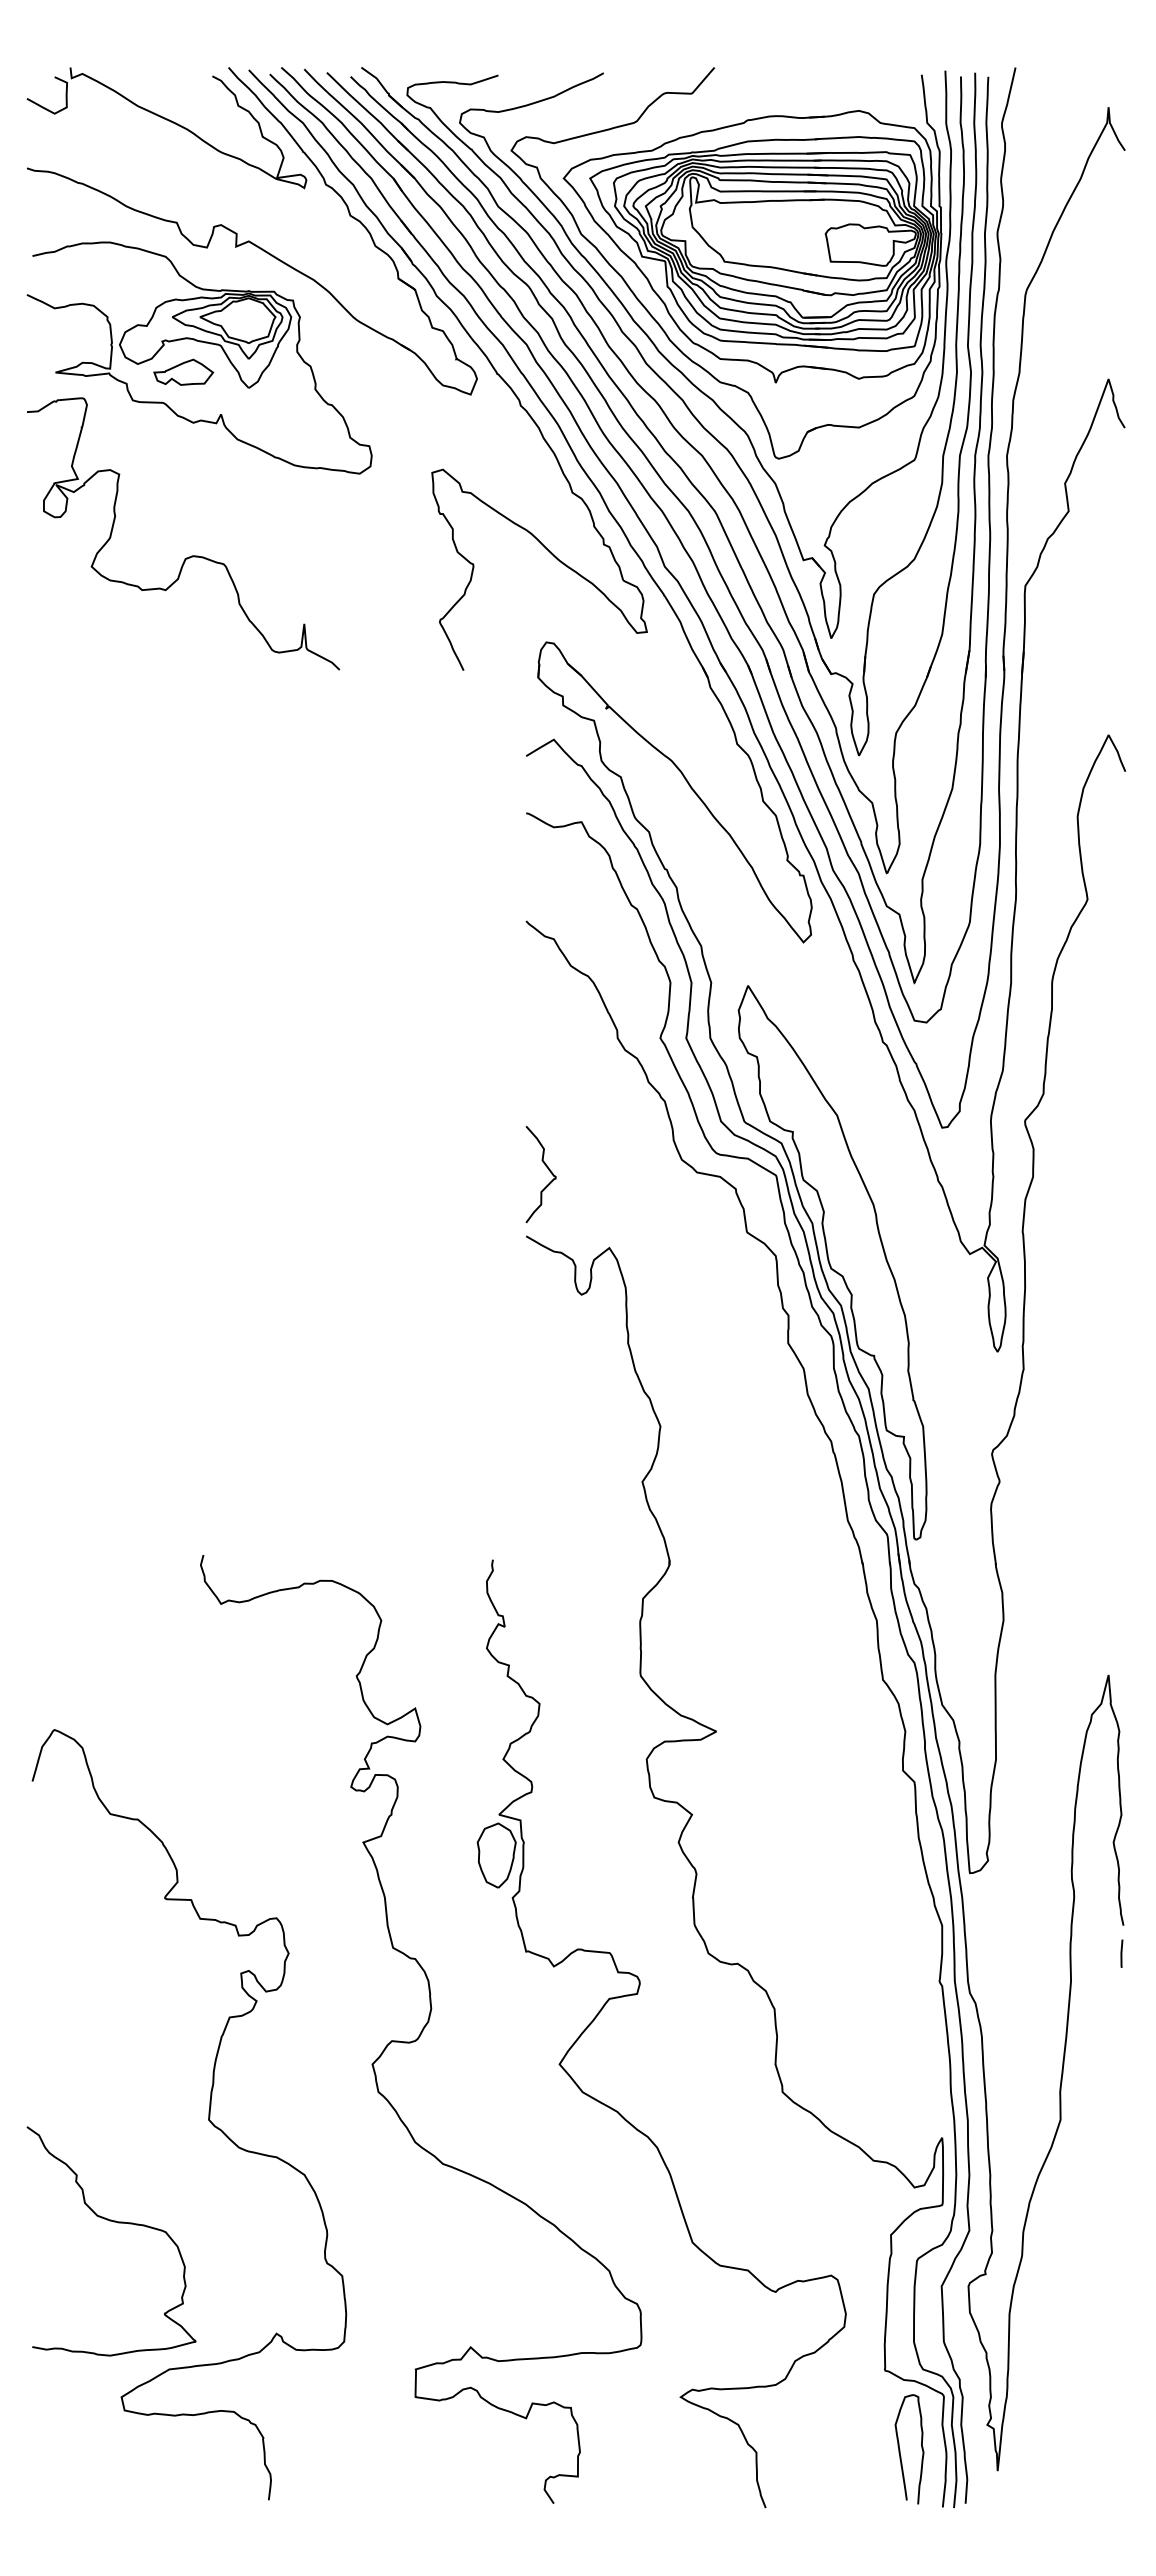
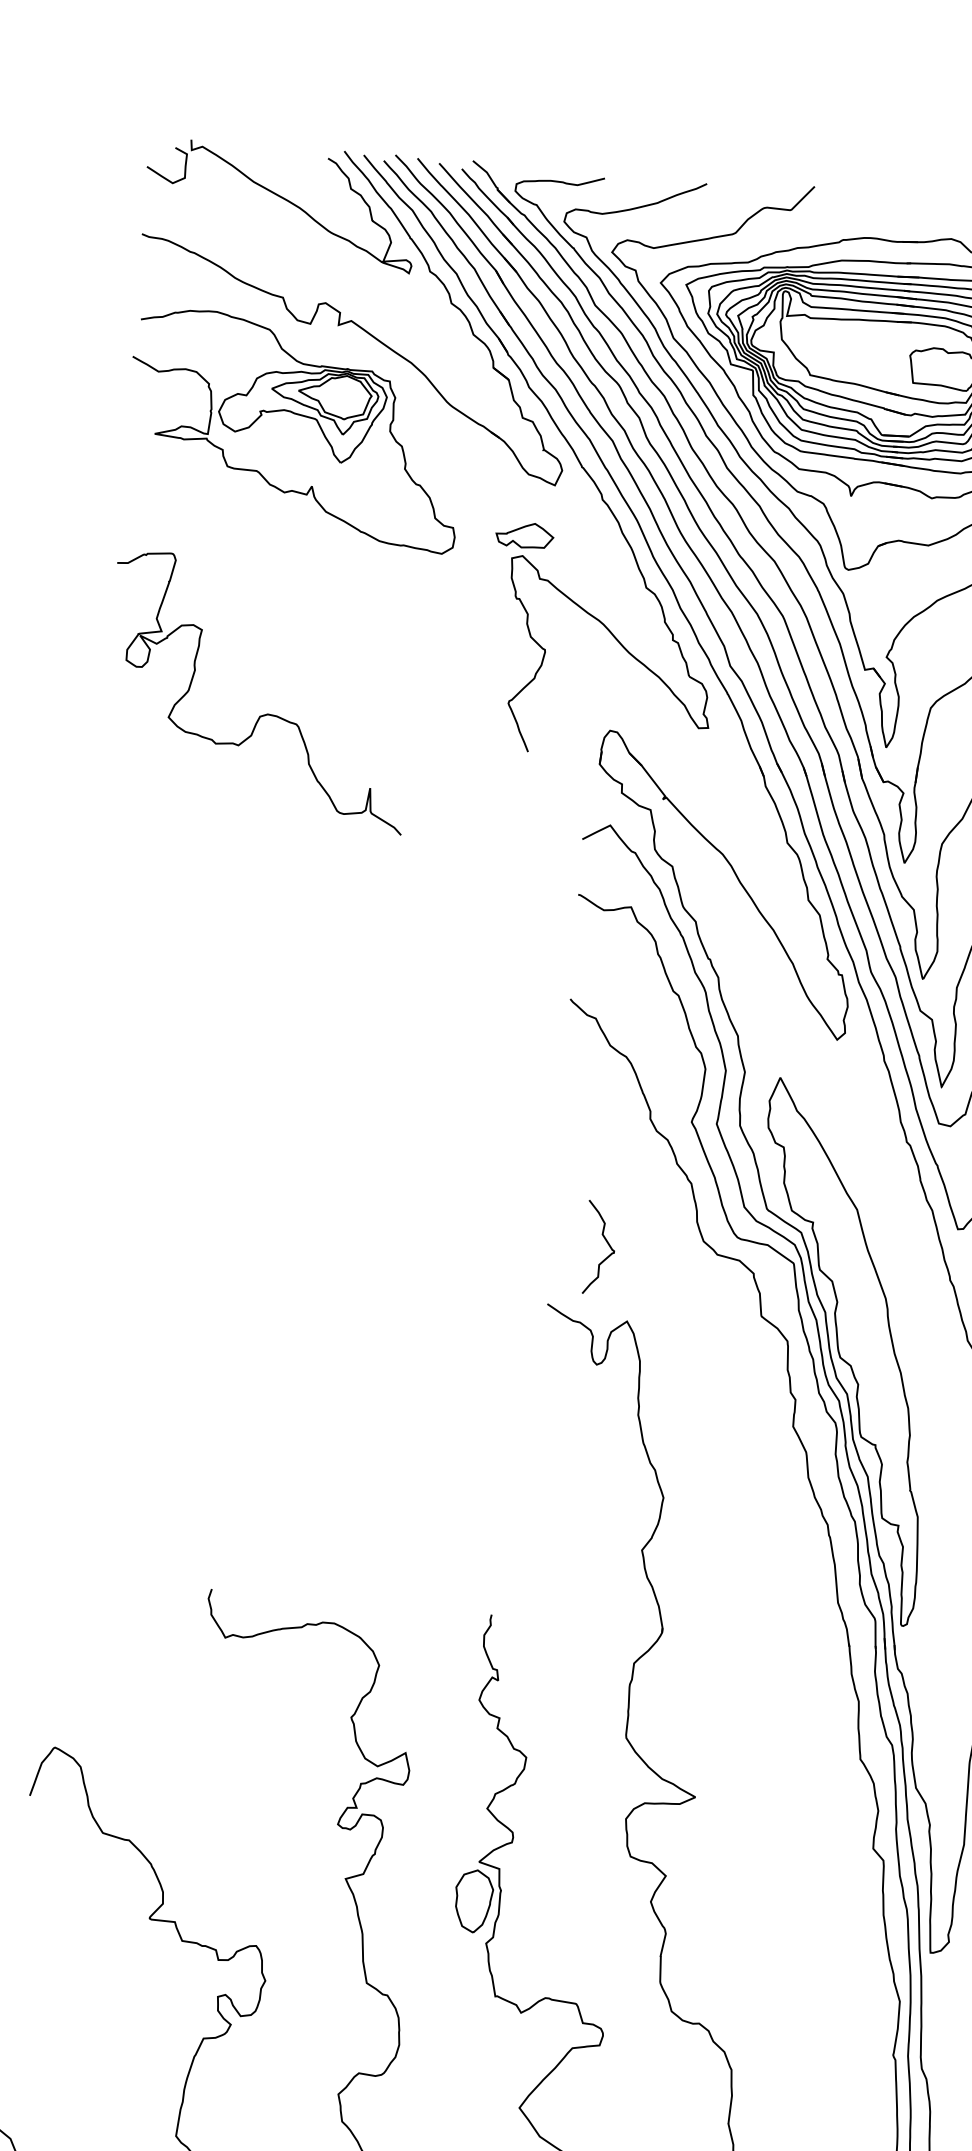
part: (183, 371) -> (524, 534), moved
curve: (191, 555) -> (266, 713), moved
curve: (548, 1170) -> (607, 1244), moved

